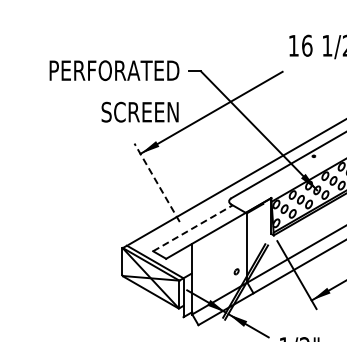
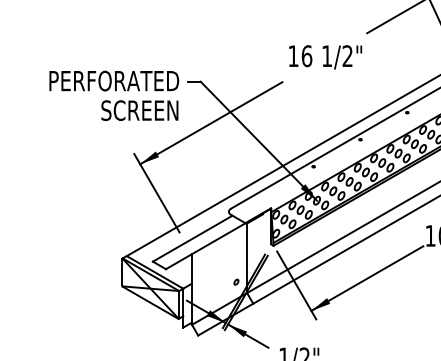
text: (139, 112) -> (139, 110), moved
line: (156, 182) -> (156, 192), dashed -> solid
line: (192, 228) -> (192, 238), dashed -> solid

